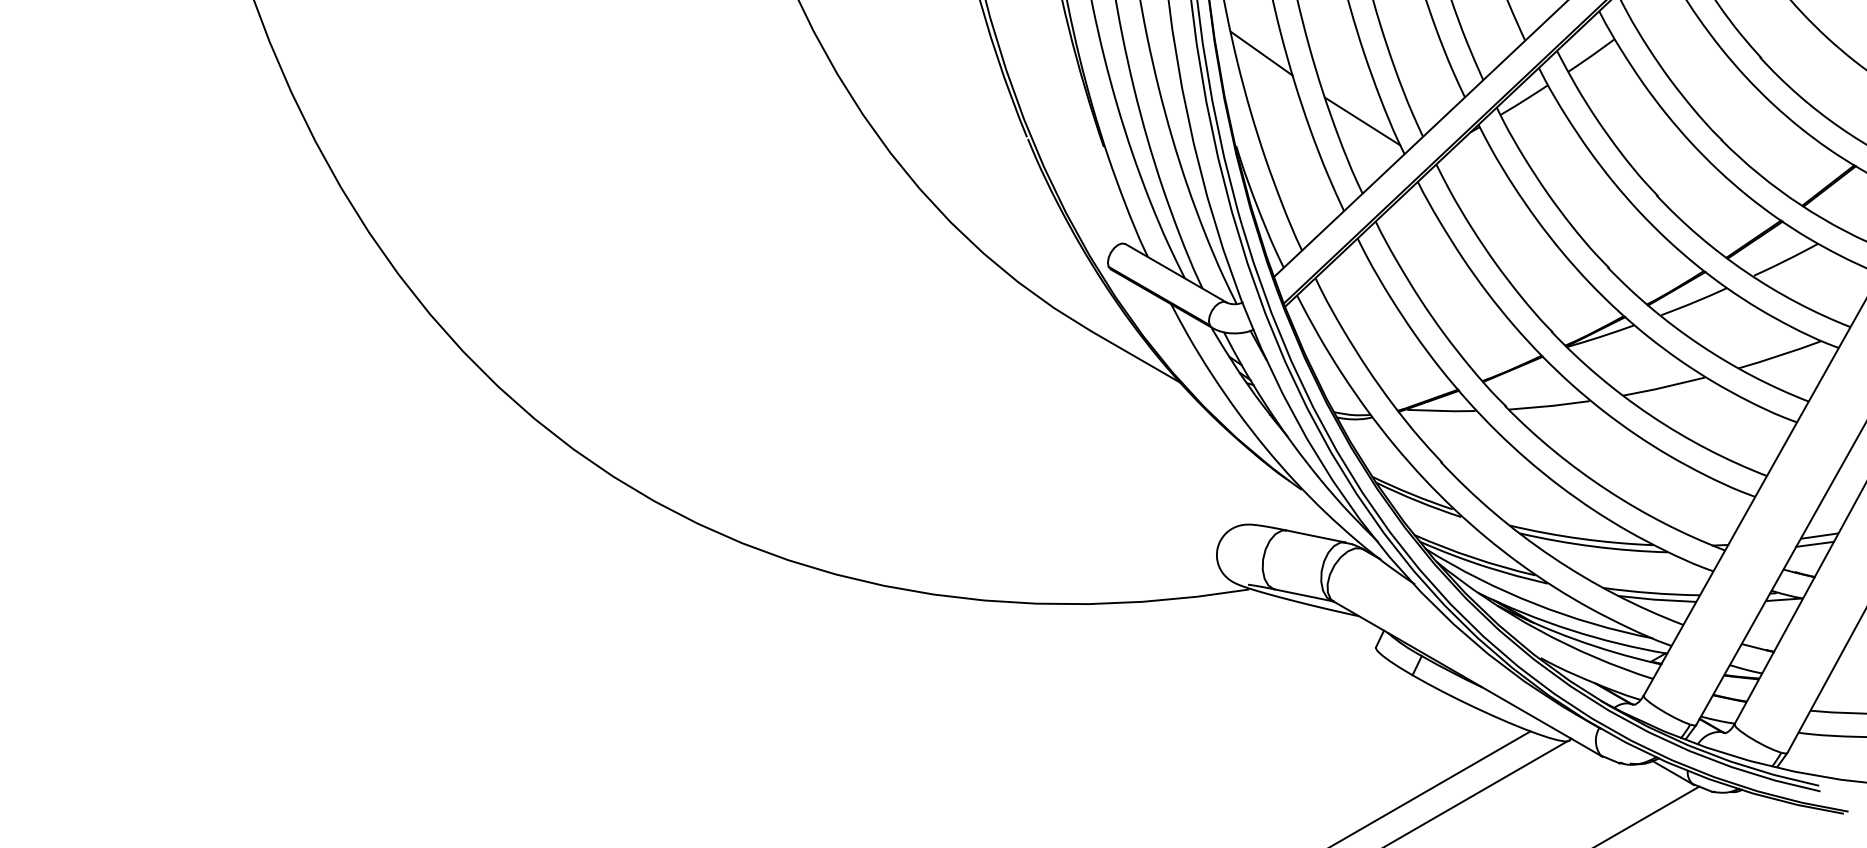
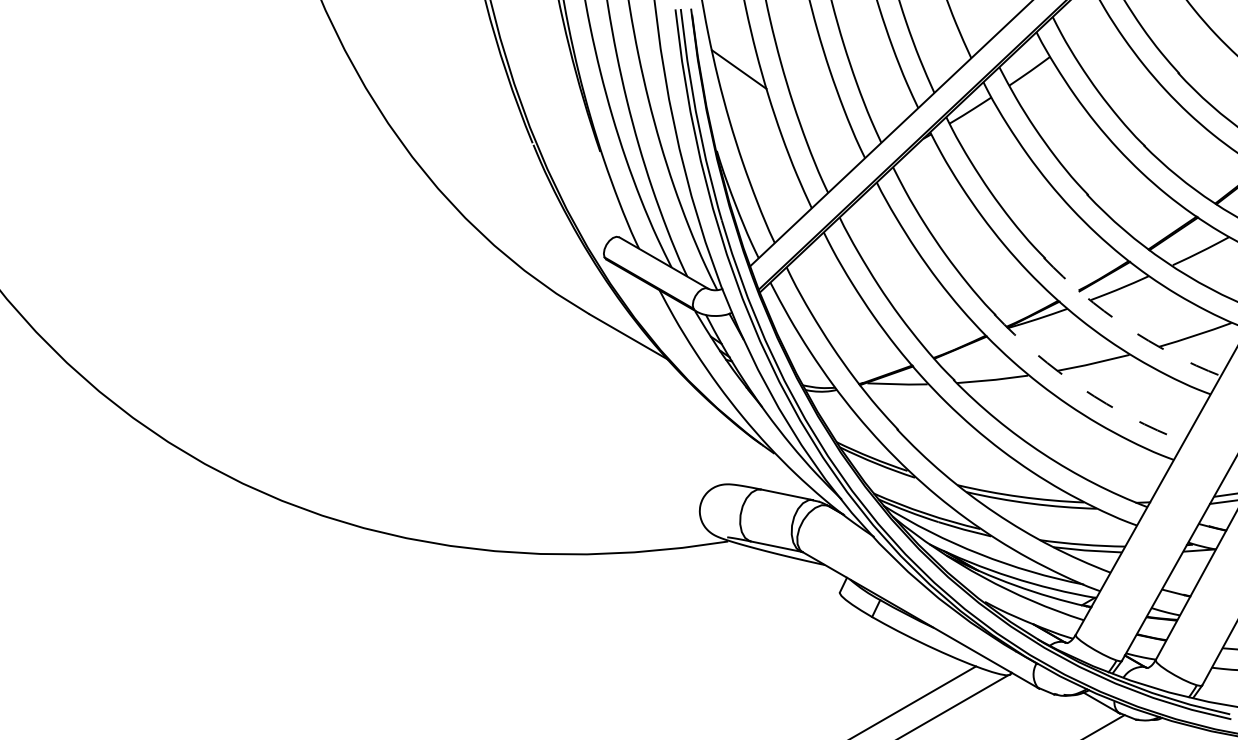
line: (1362, 121) -> (828, 129), removed
arc: (1700, 345) -> (1125, 326), solid -> dashed
arc: (1651, 415) -> (1082, 388), solid -> dashed

